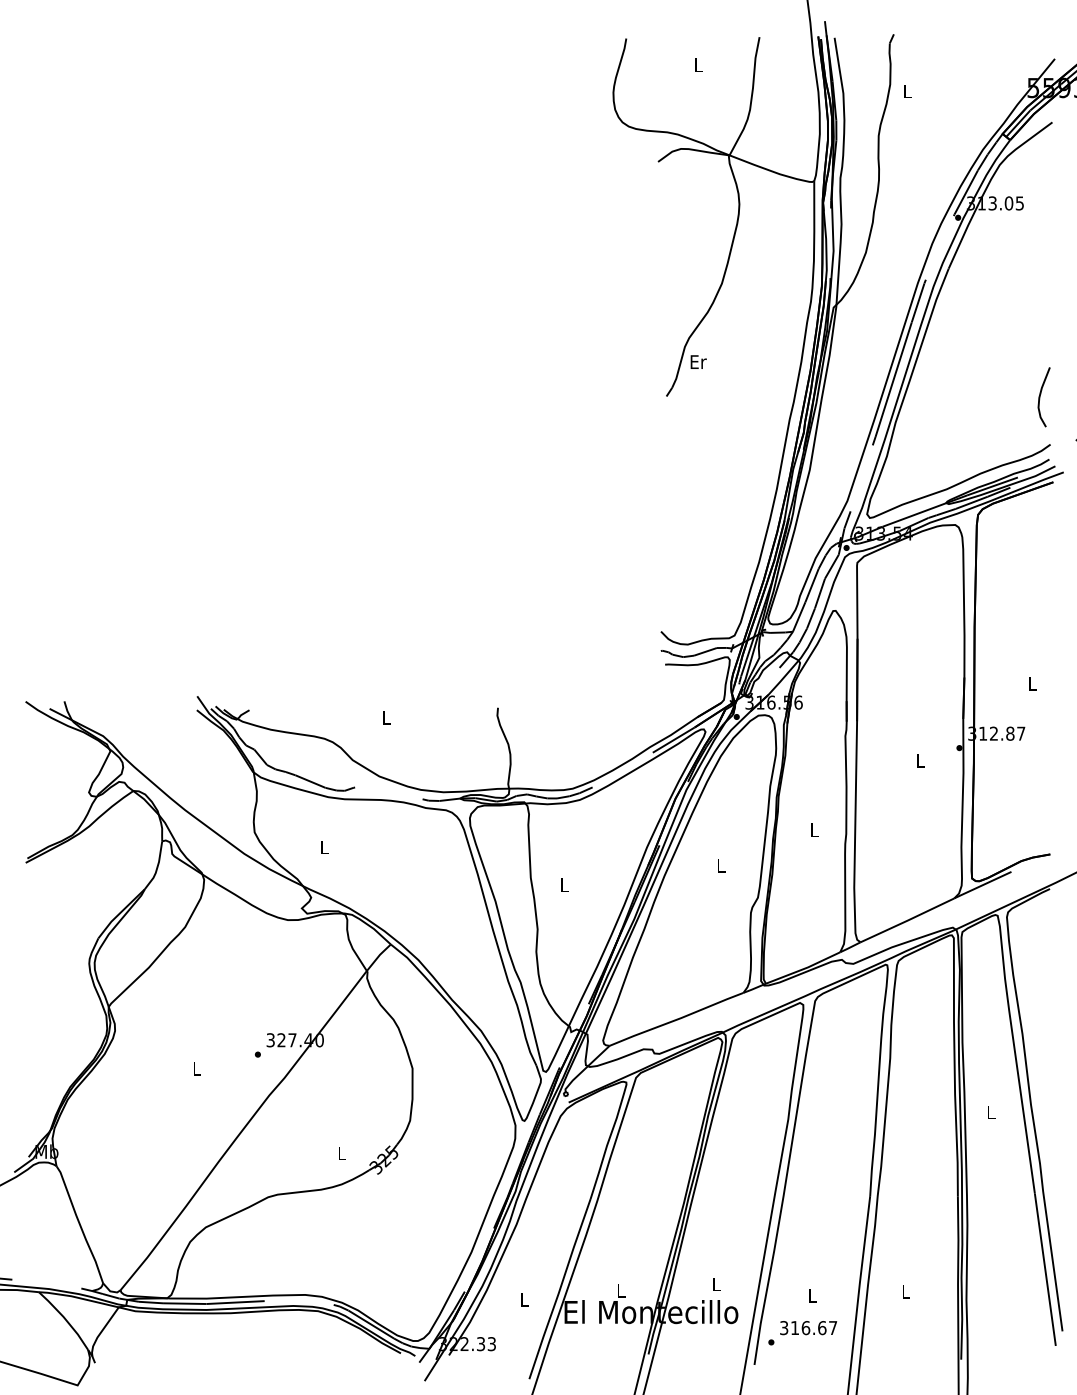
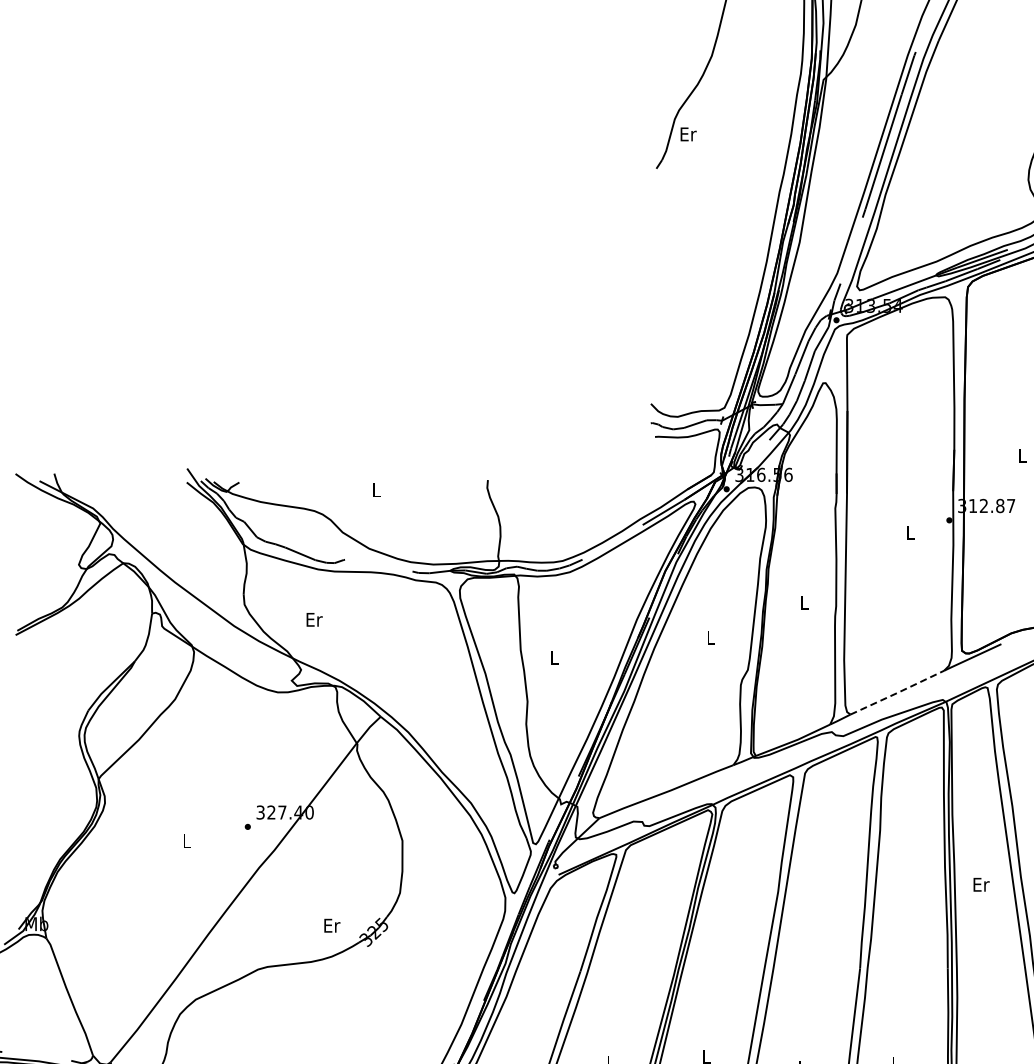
text: (324, 847) -> (314, 619), L -> Er
line: (908, 920) -> (898, 692), solid -> dashed
text: (991, 1112) -> (981, 884), L -> Er
text: (342, 1153) -> (332, 925), L -> Er

